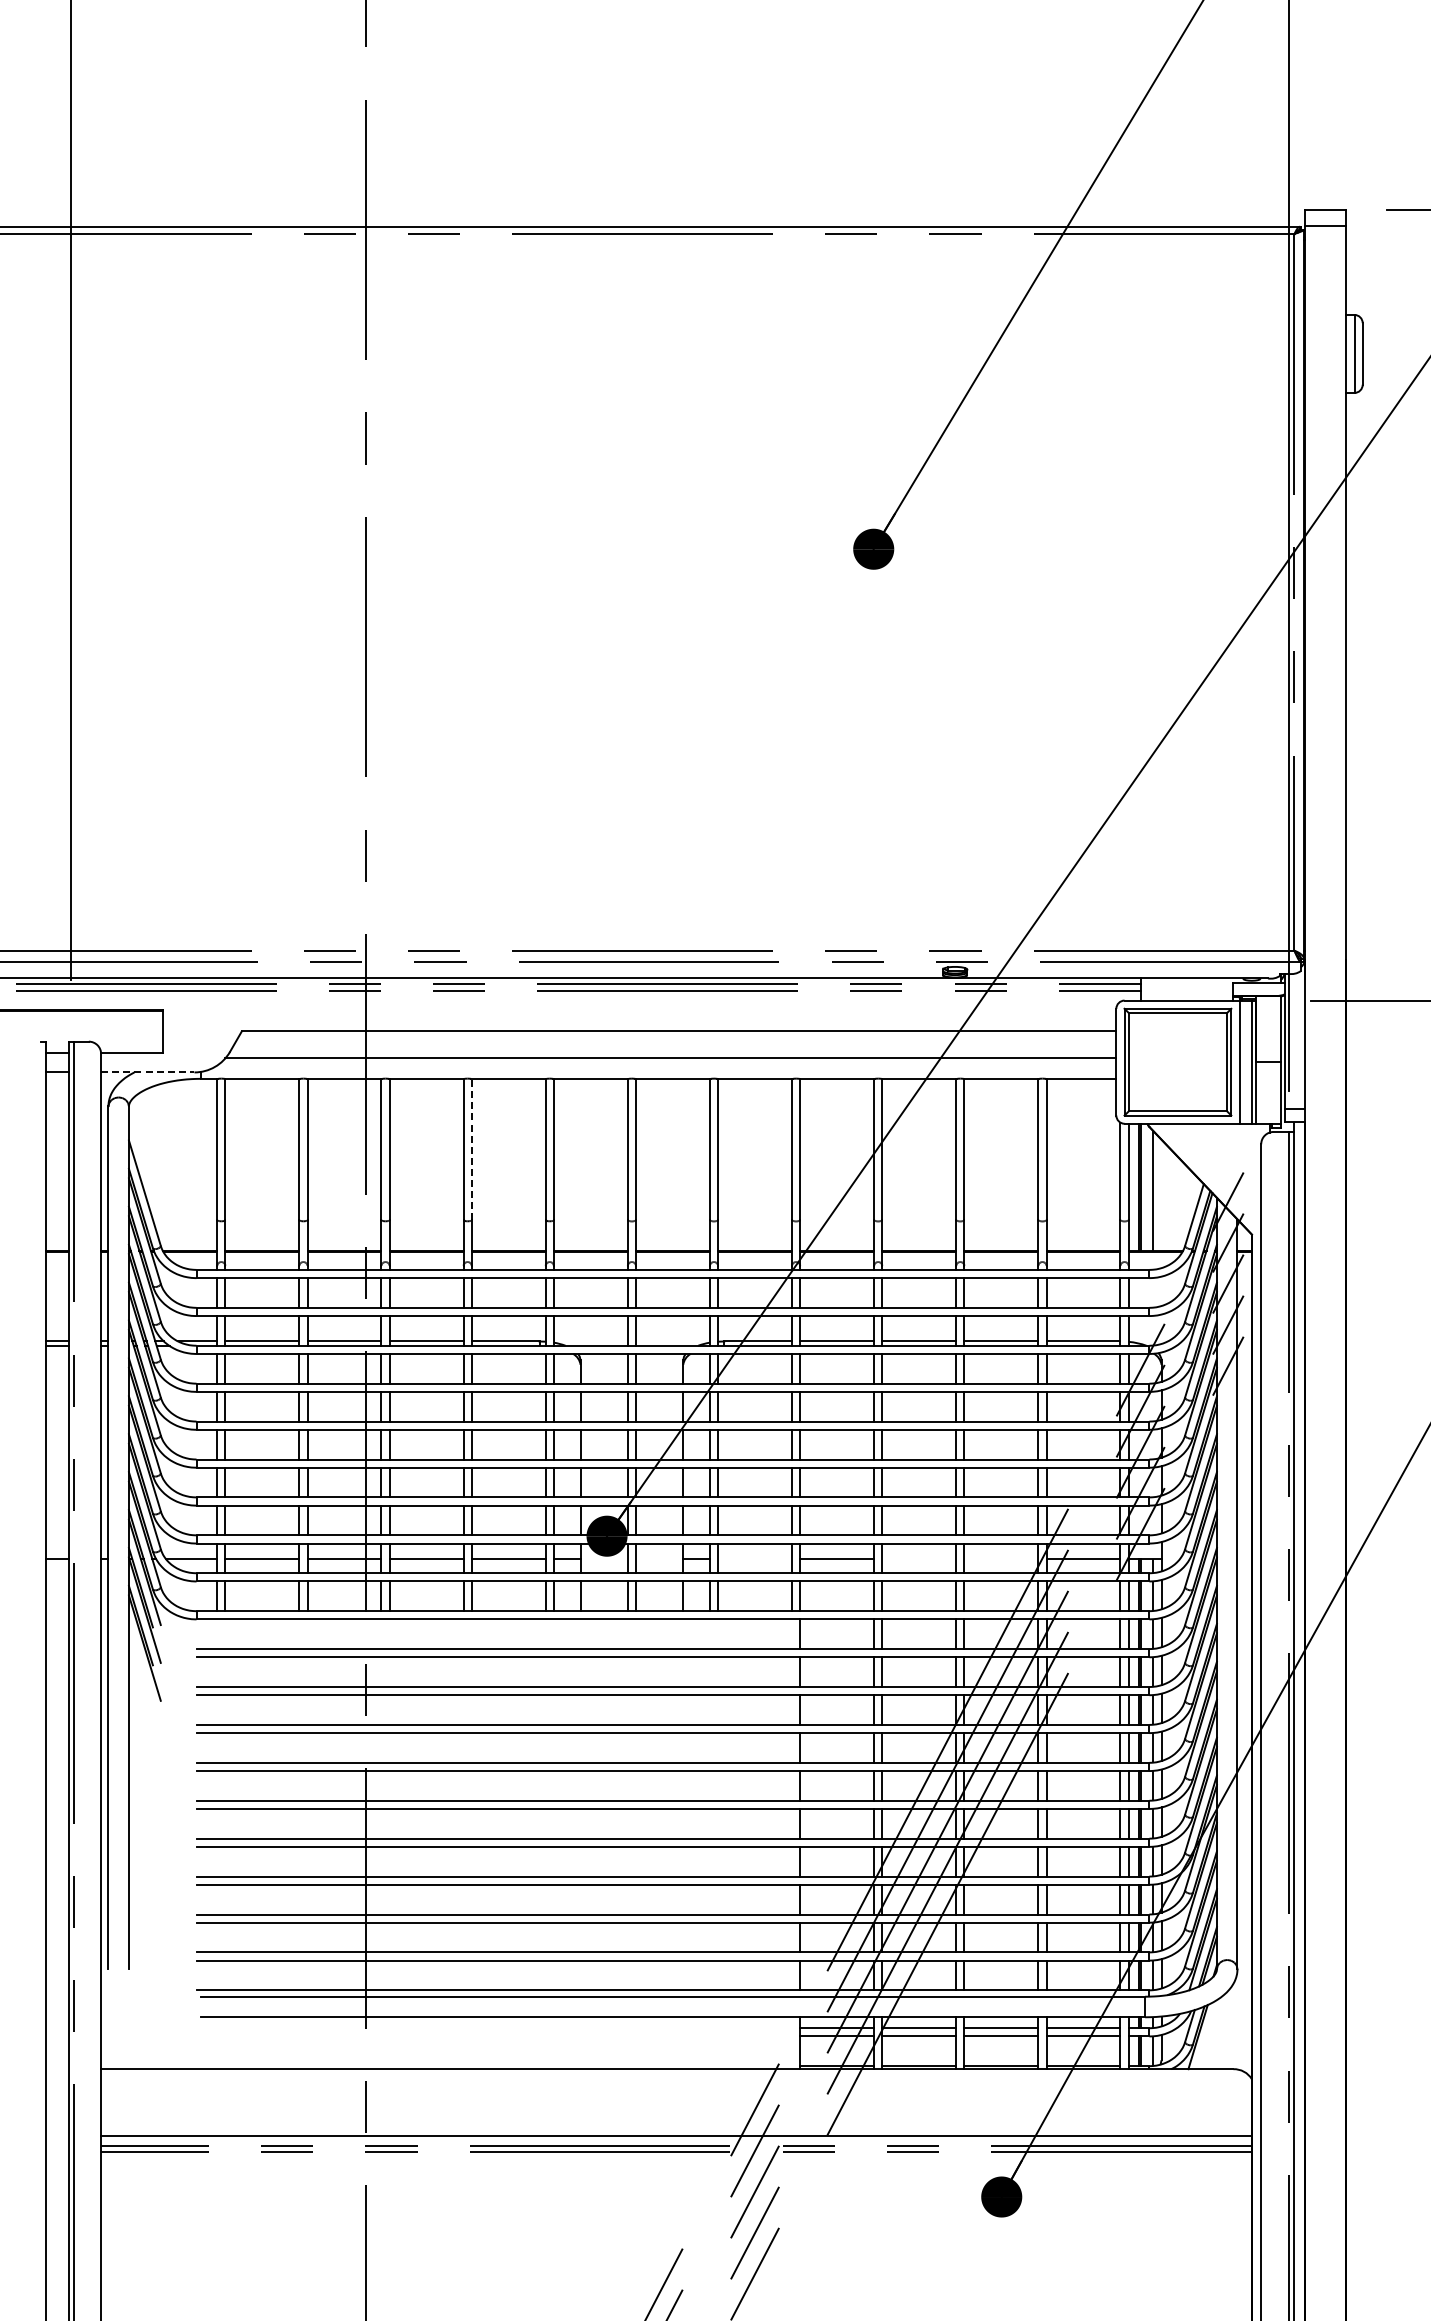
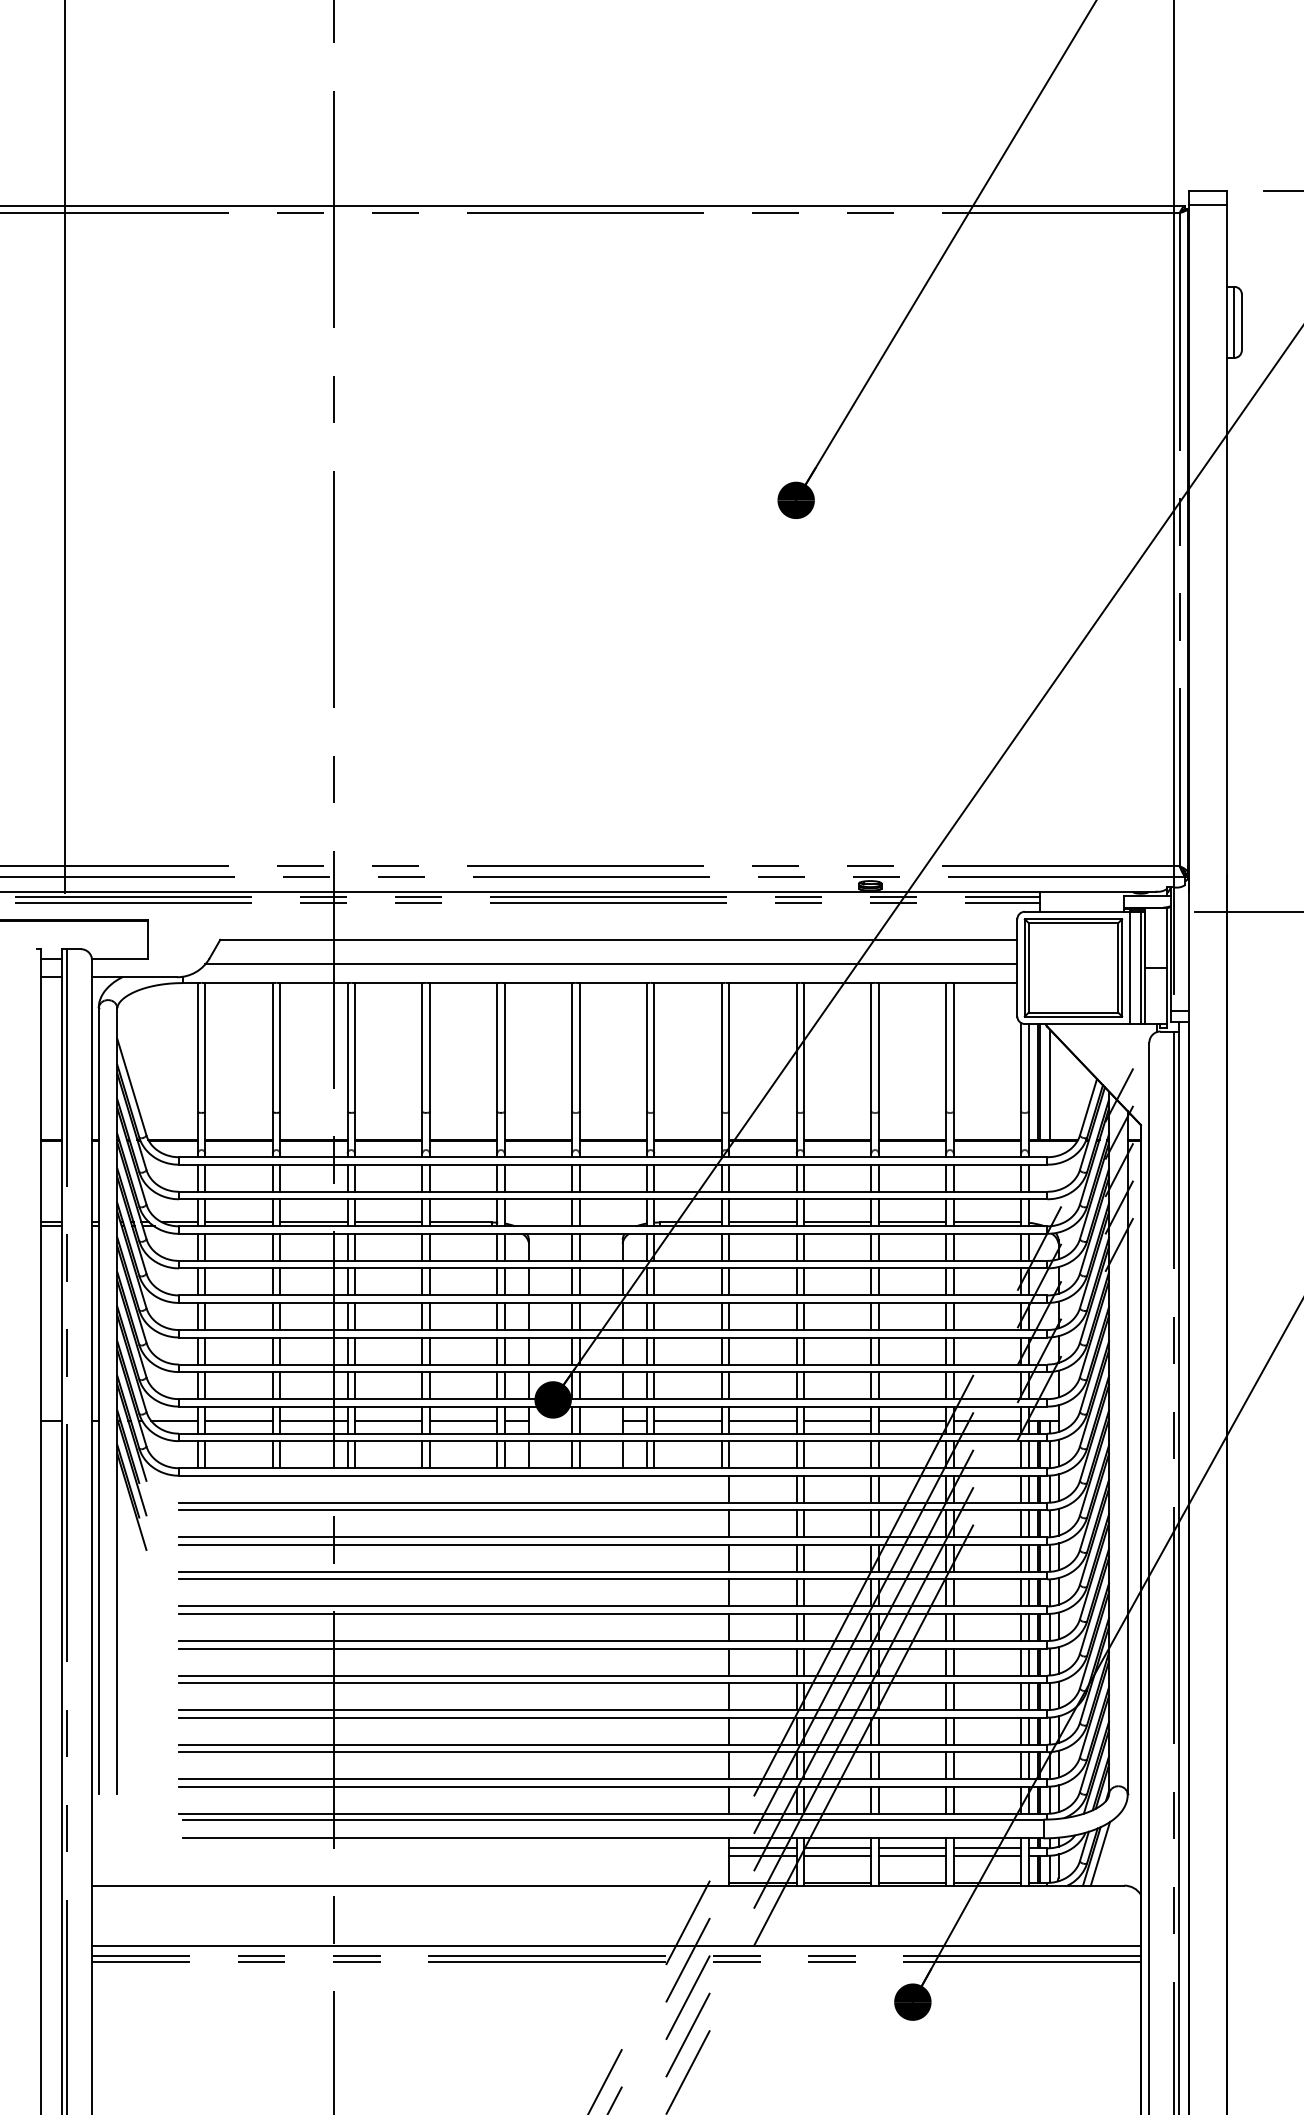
line: (147, 1072) -> (134, 977), dashed -> solid
line: (471, 1149) -> (429, 1047), dashed -> solid
line: (755, 1558) -> (688, 1420), added
line: (919, 1558) -> (837, 1420), added
line: (1001, 1558) -> (912, 1420), added
line: (1207, 2034) -> (1100, 1854), added

